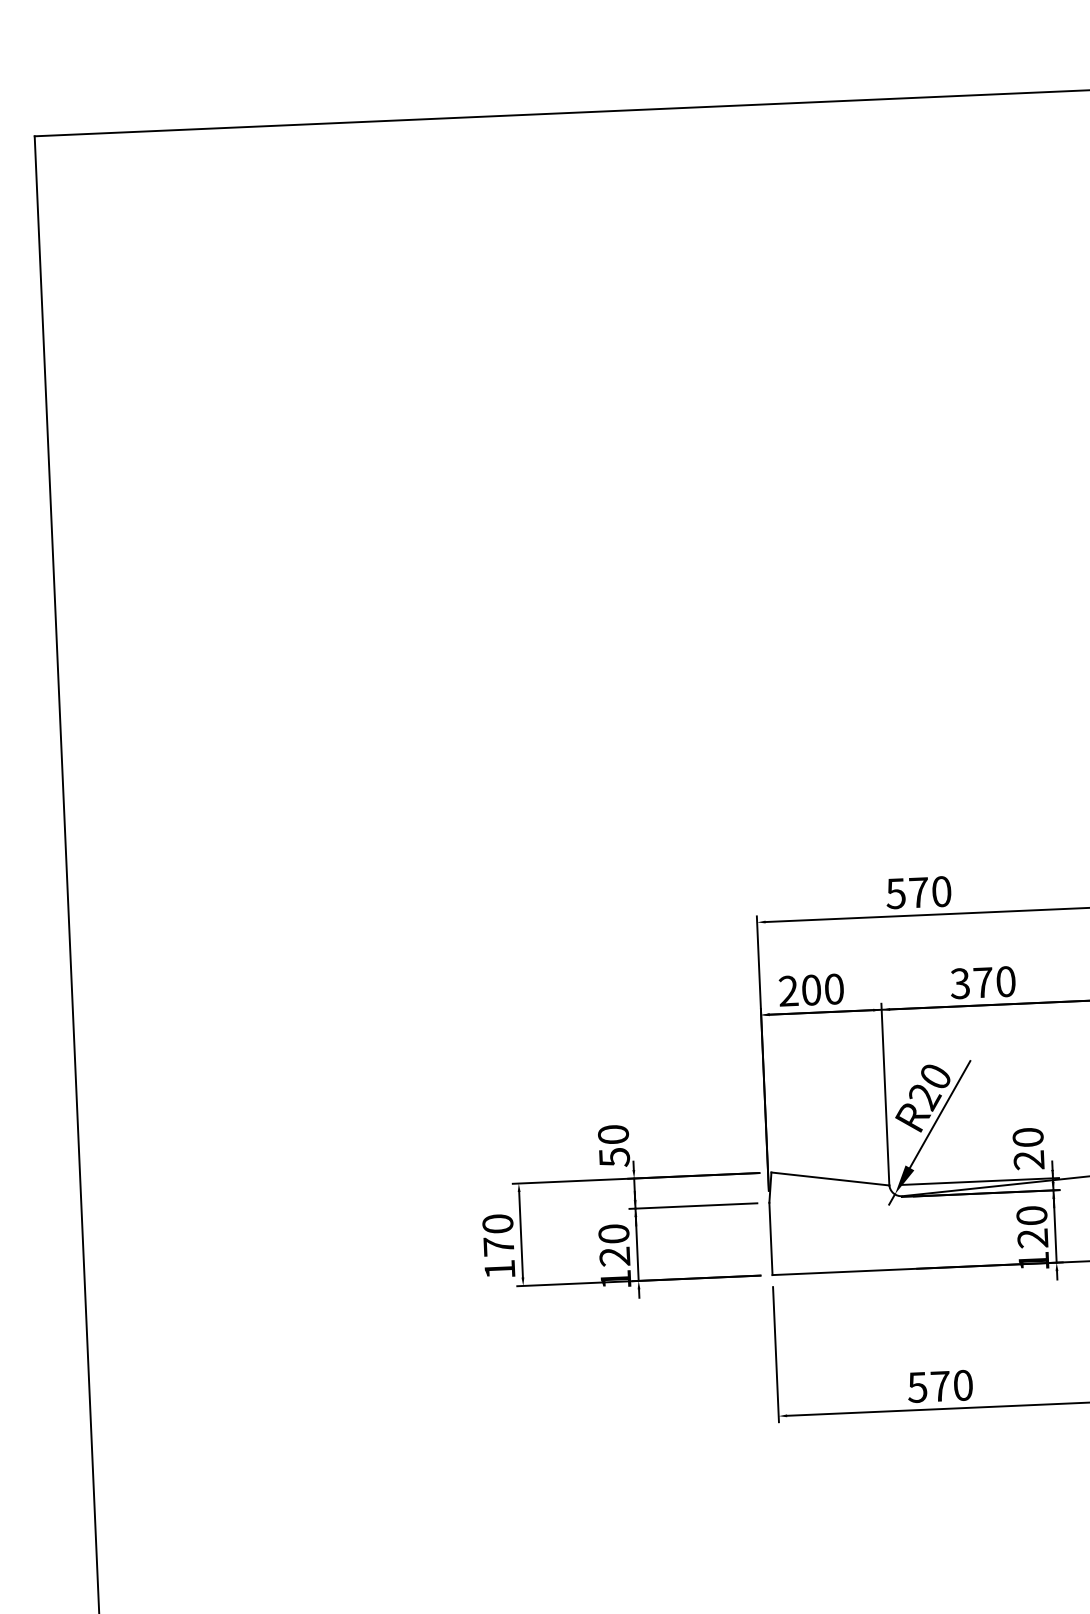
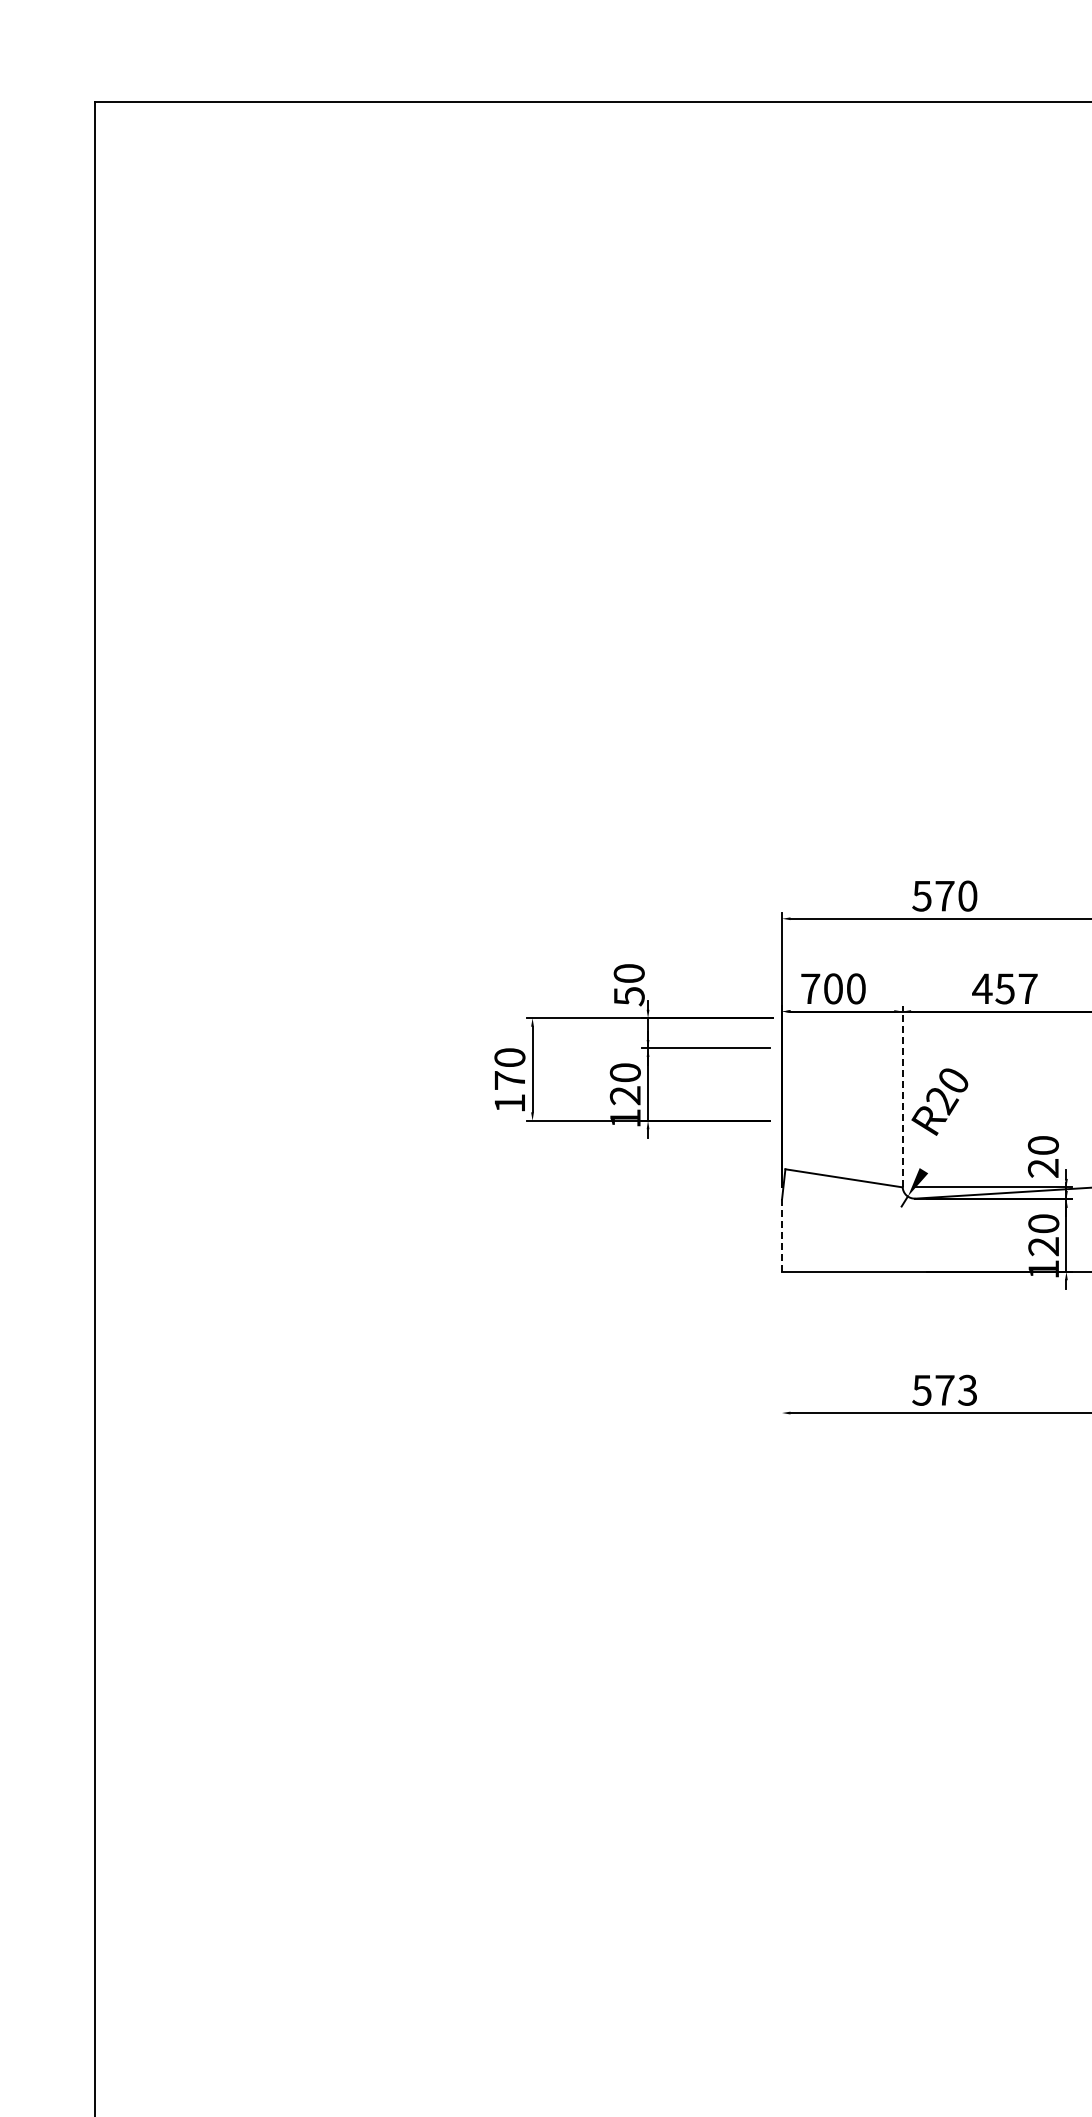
text: (982, 982) -> (1004, 988), 370 -> 457
text: (788, 990) -> (810, 988), 200 -> 700
line: (885, 1094) -> (902, 1096), solid -> dashed
line: (940, 1114) -> (956, 1118), removed
part: (621, 1212) -> (633, 1051), moved
line: (771, 1238) -> (782, 1235), solid -> dashed
line: (776, 1354) -> (782, 1351), removed
text: (962, 1384) -> (967, 1389), 570 -> 573

